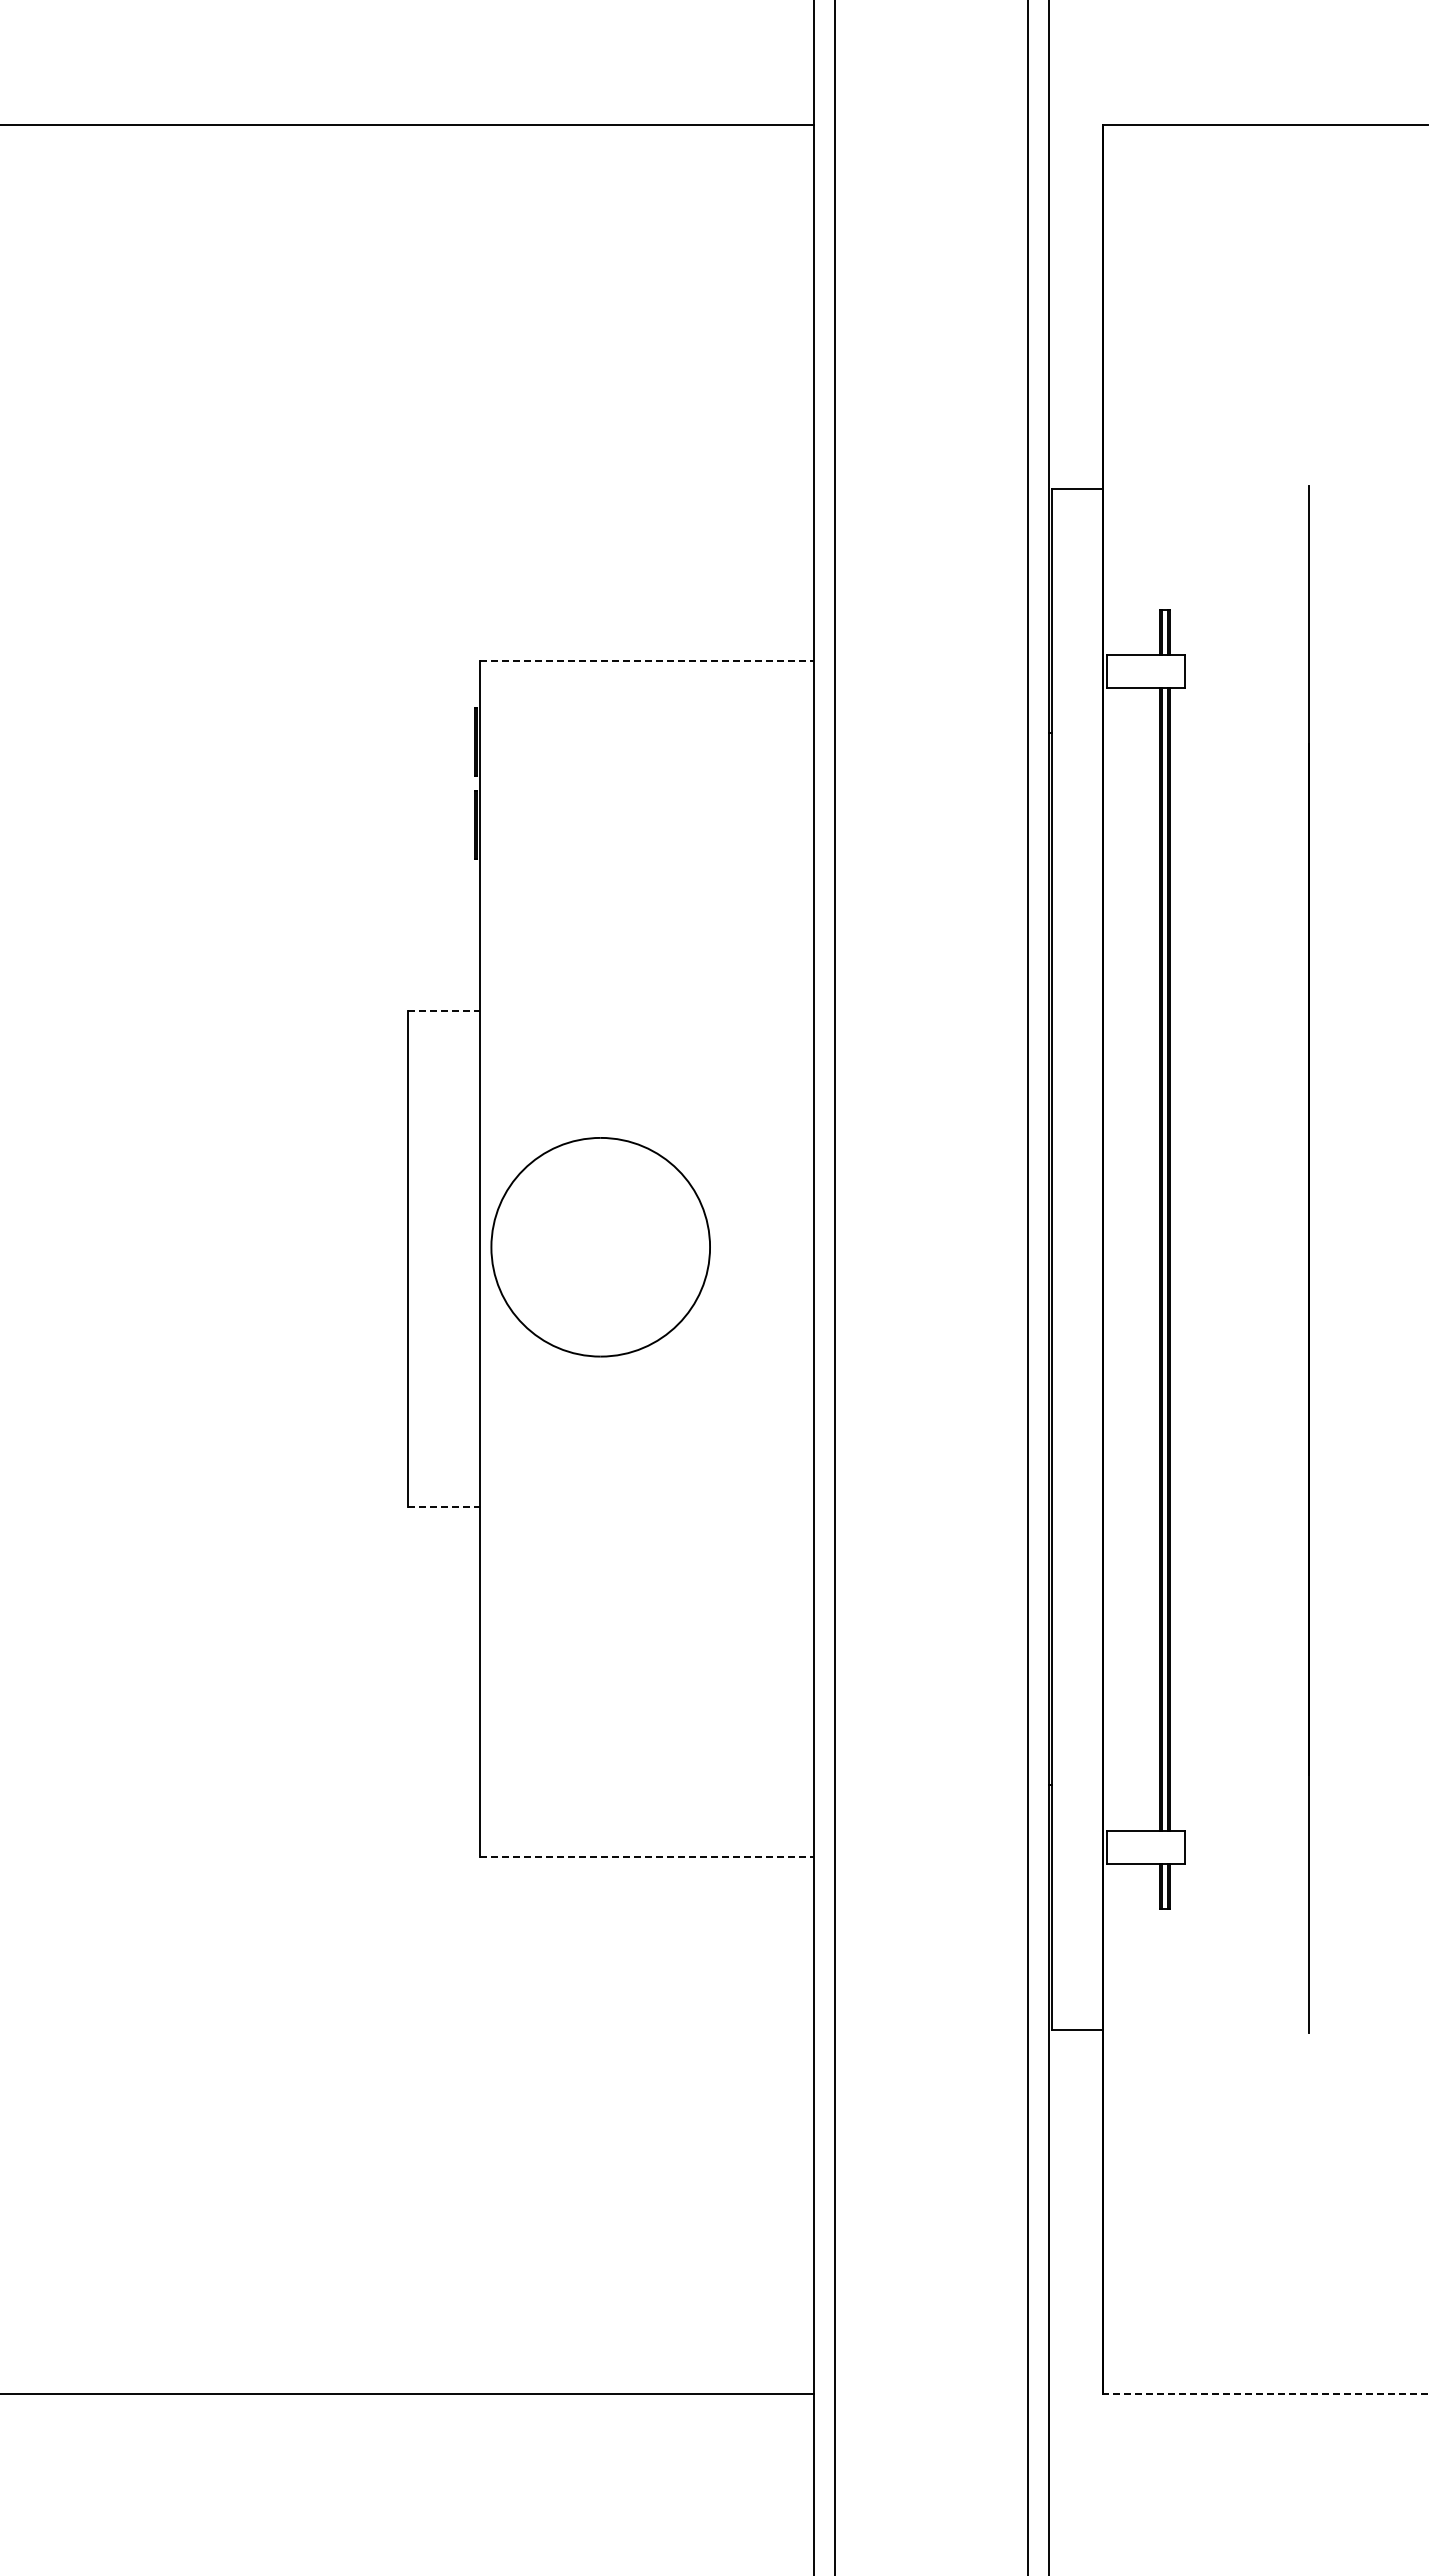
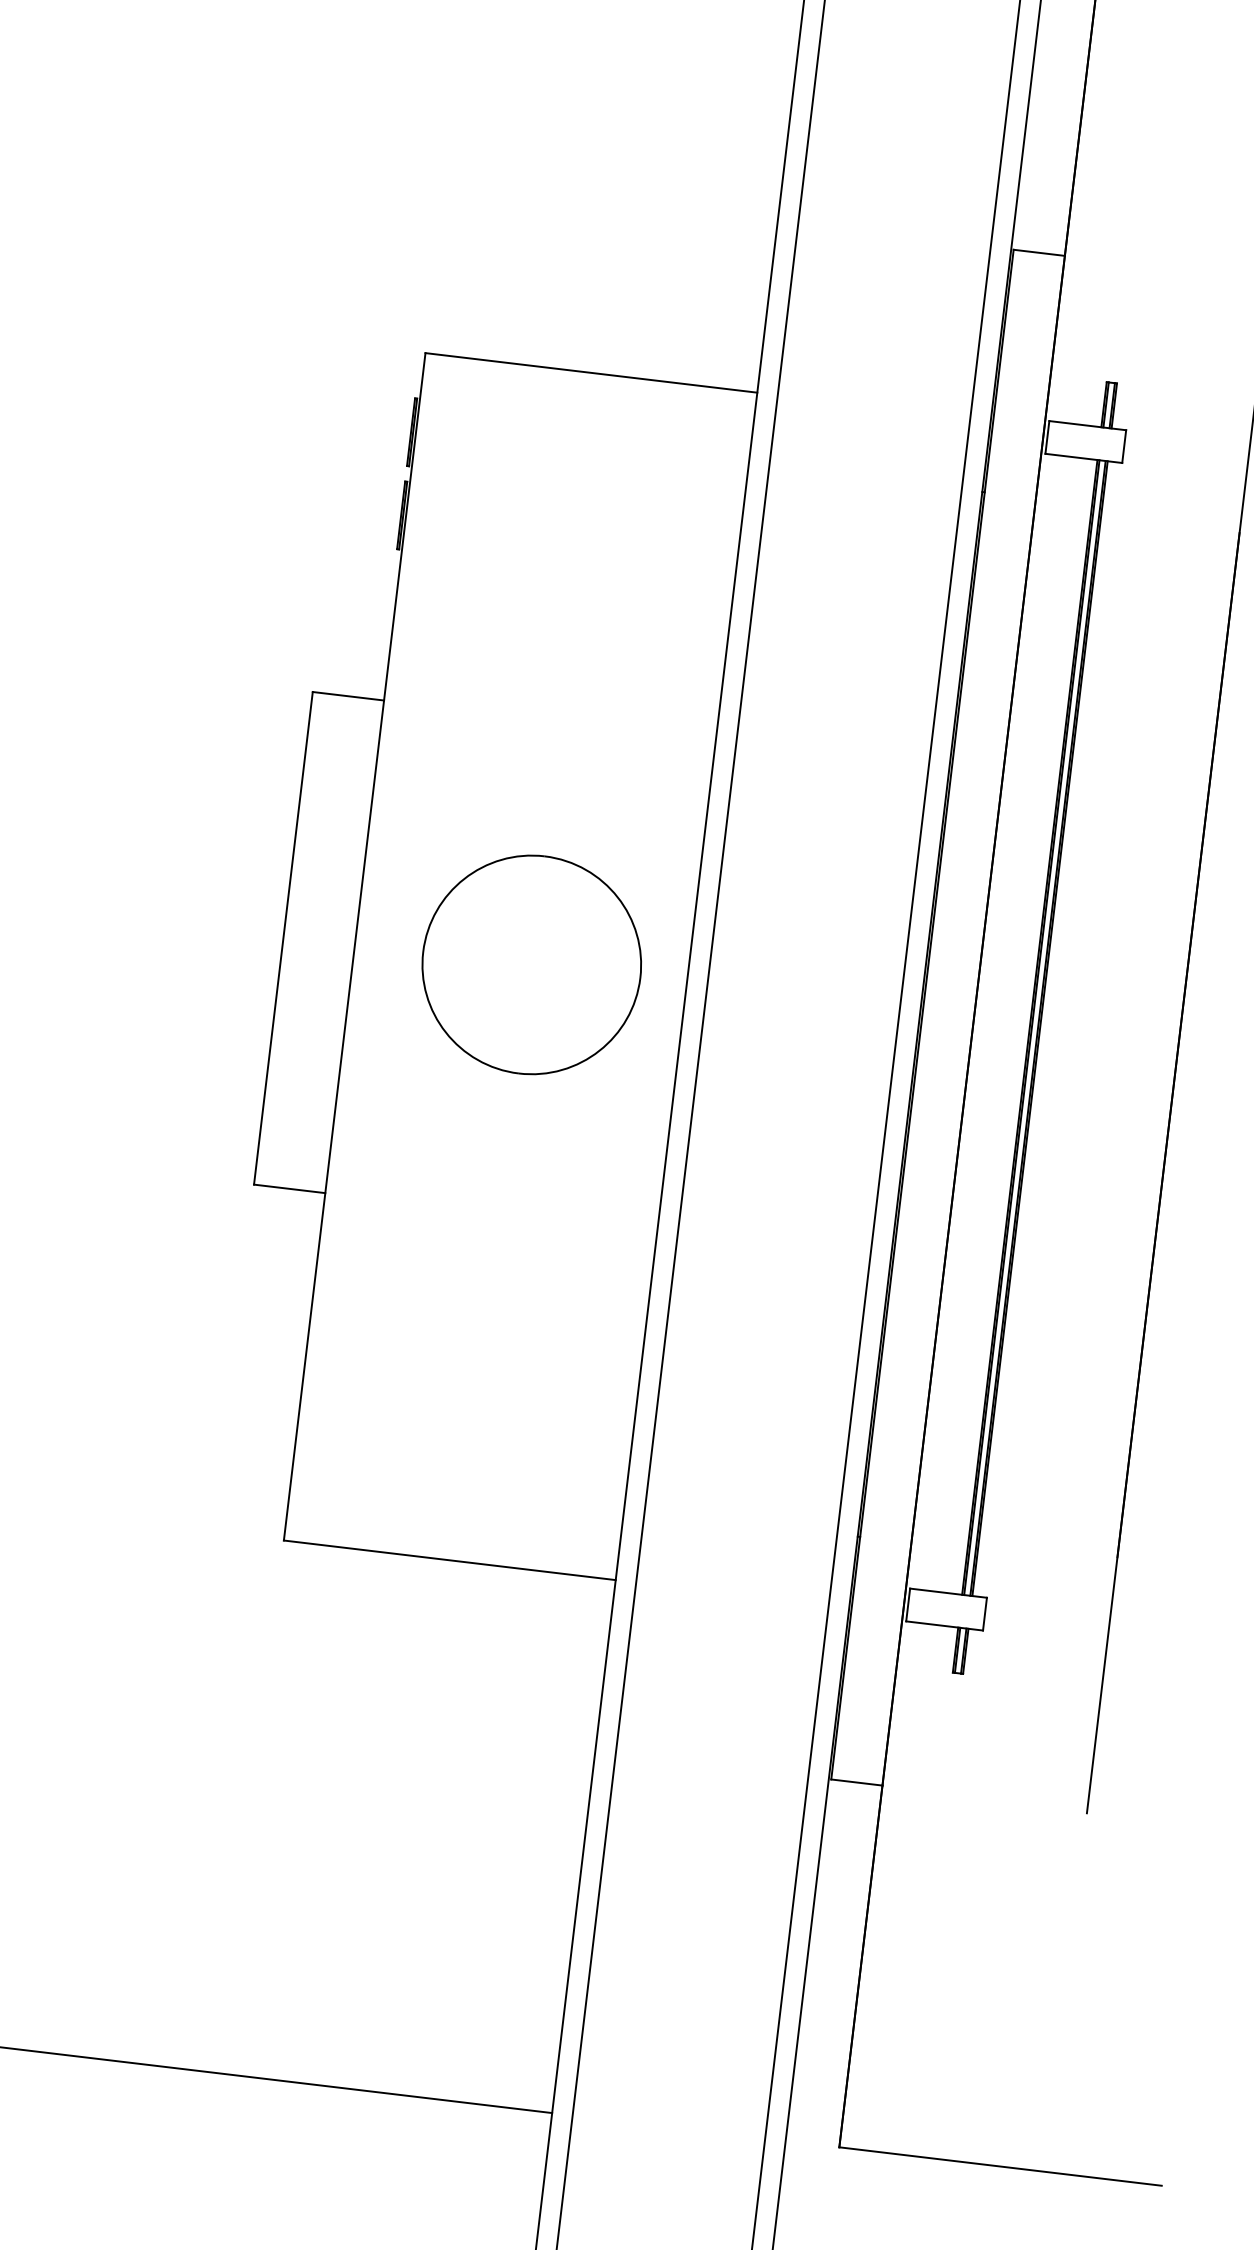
line: (647, 661) -> (592, 373), dashed -> solid
line: (443, 1011) -> (348, 696), dashed -> solid
part: (600, 1247) -> (531, 965), moved
line: (443, 1507) -> (289, 1189), dashed -> solid
line: (647, 1857) -> (450, 1560), dashed -> solid
line: (1264, 2393) -> (999, 2166), dashed -> solid

